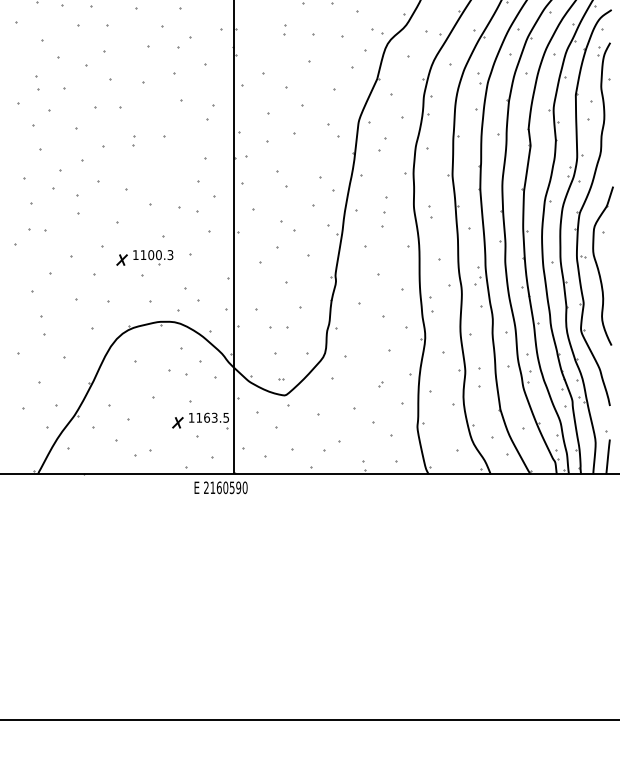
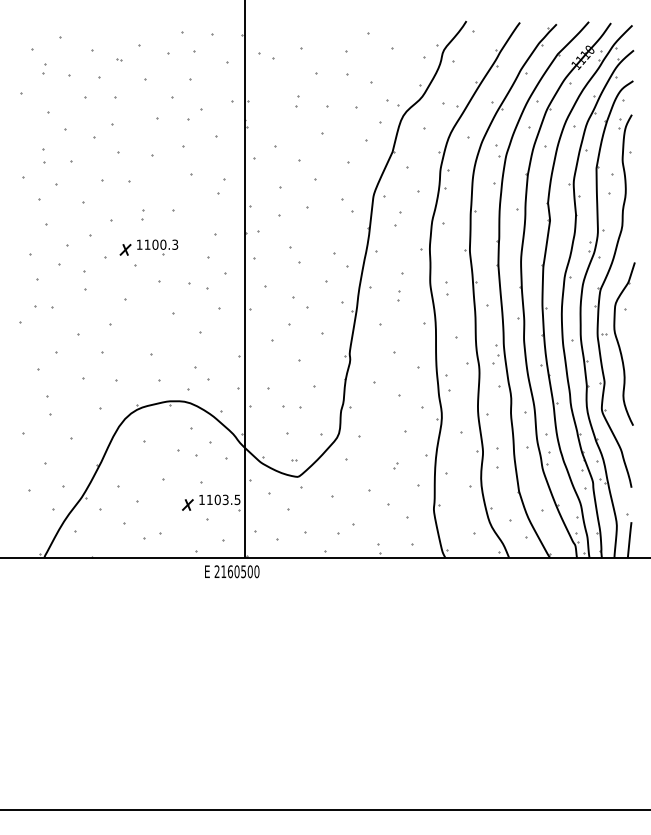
part: (383, 218) -> (398, 295), size x0.62
part: (144, 257) -> (148, 247), moved
text: (206, 417) -> (217, 499), 1163.5 -> 1103.5
text: (237, 487) -> (249, 571), 2160590 -> 2160500

